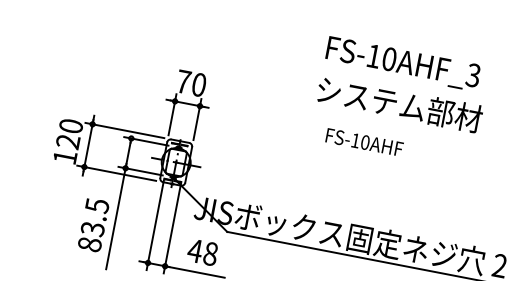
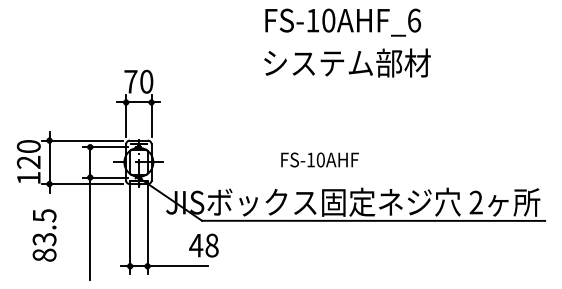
text: (472, 75) -> (413, 20), FS-10AHF_3 -> FS-10AHF_6
text: (364, 141) -> (319, 159), moved
text: (93, 225) -> (44, 235), moved
text: (202, 252) -> (203, 245), moved

